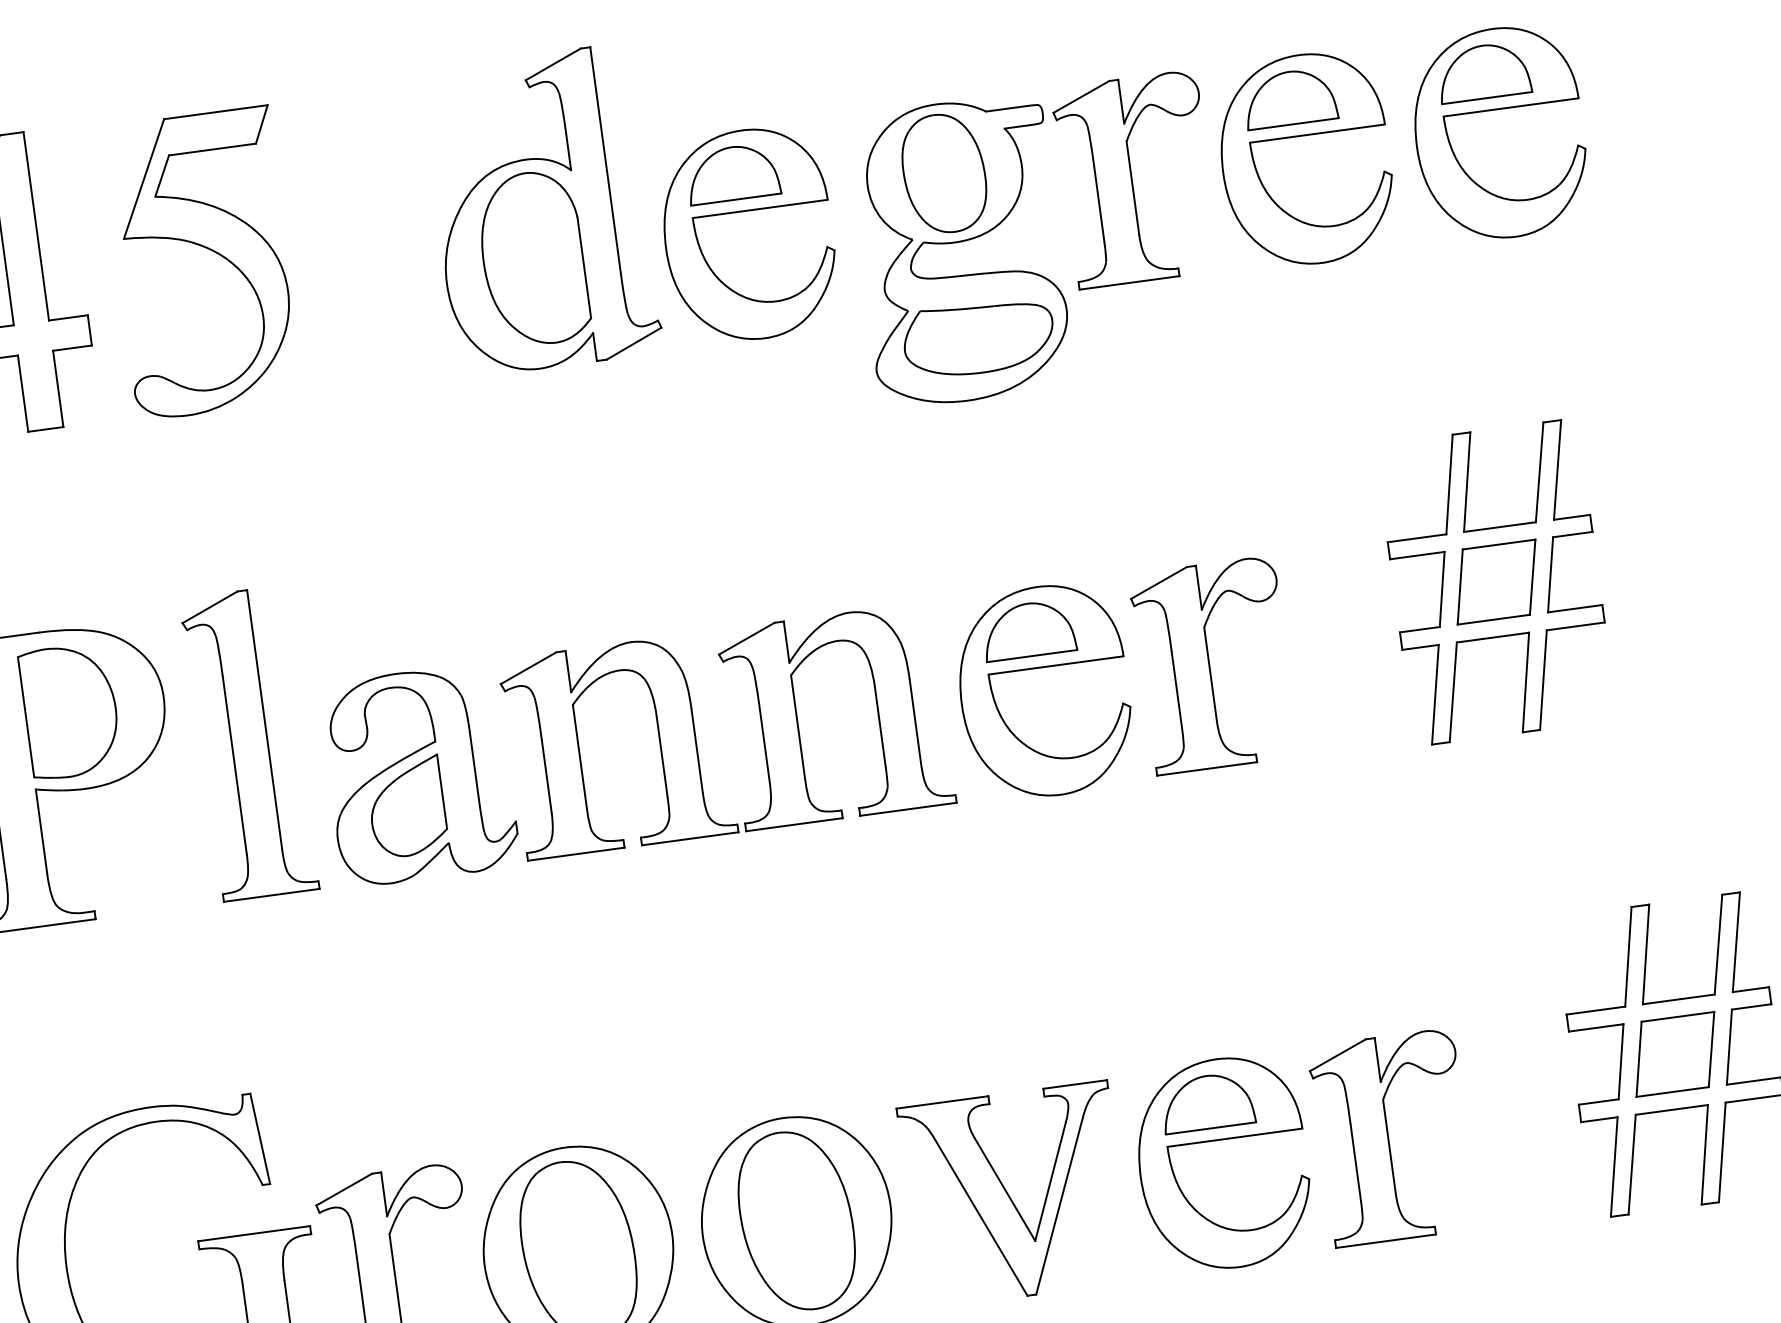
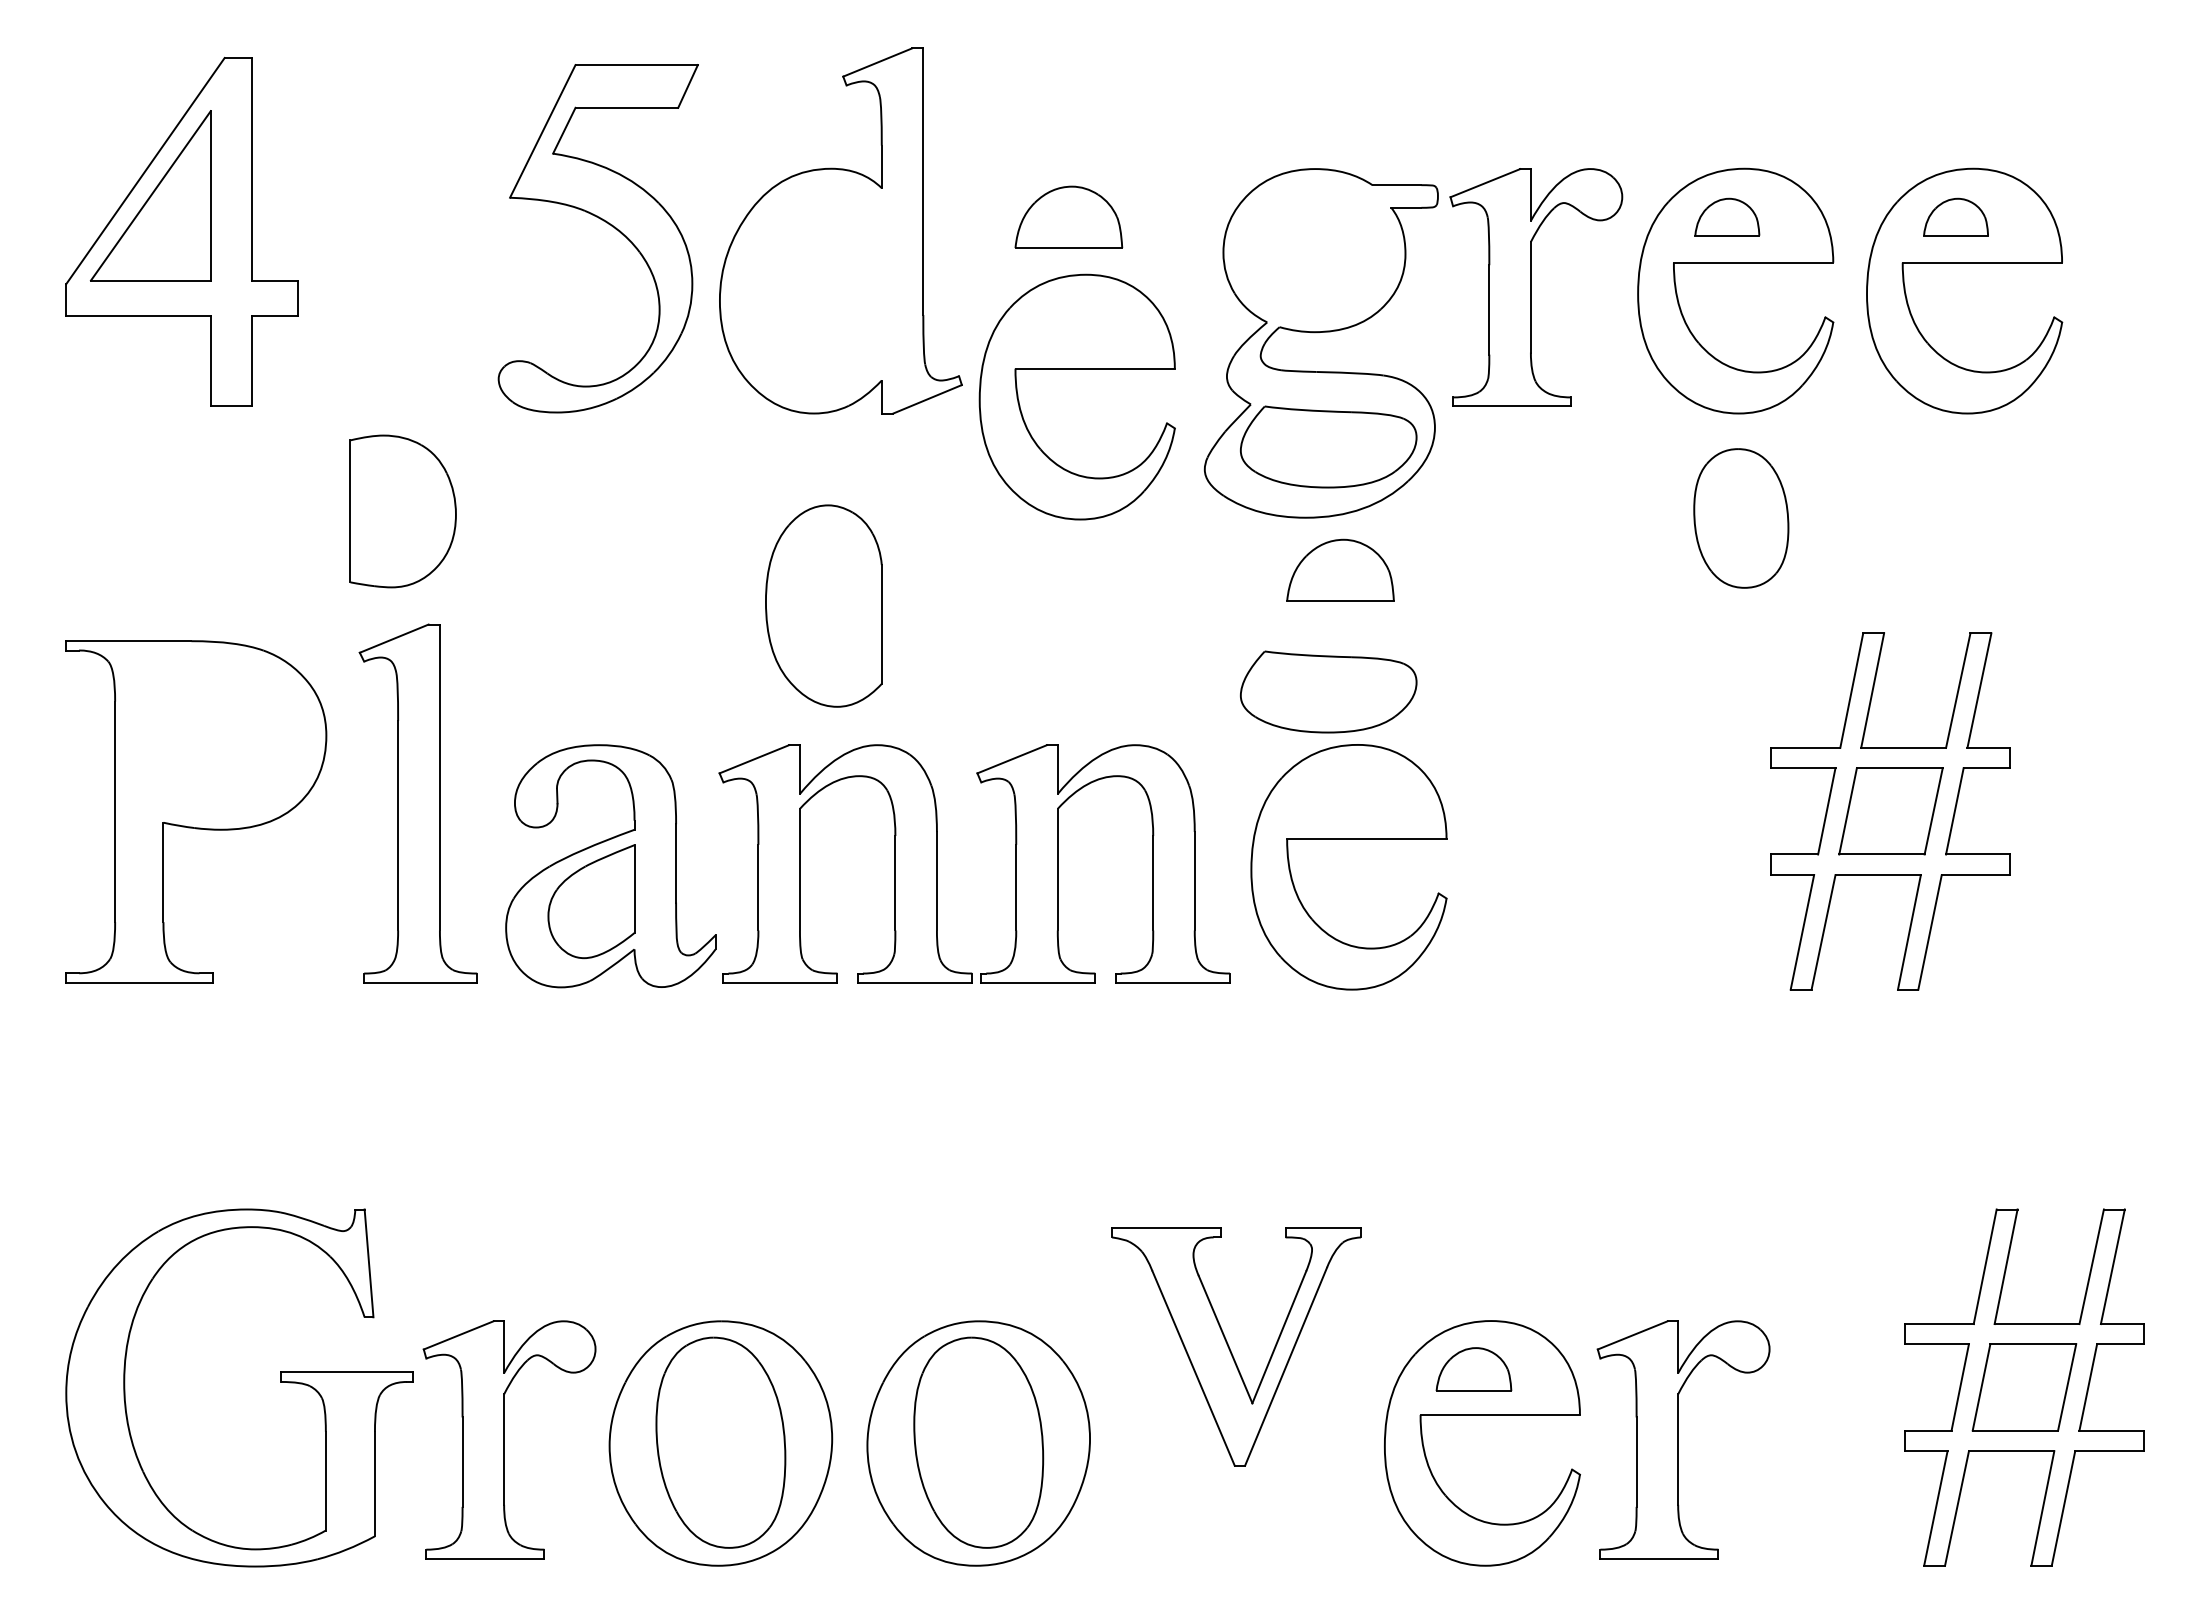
part: (1483, 71) -> (1955, 216), size x0.6
part: (1290, 97) -> (1727, 216), size x0.6
part: (944, 173) -> (1741, 518), moved
part: (744, 211) -> (1076, 369), moved
part: (208, 249) -> (606, 223), moved
part: (532, 258) -> (823, 605), moved
part: (1006, 545) -> (1328, 691), added
part: (1028, 629) -> (1340, 569), moved
part: (1213, 665) -> (1549, 863), removed
part: (70, 711) -> (402, 511), moved
part: (1207, 1102) -> (1473, 1369), size x0.7
part: (1010, 1196) -> (1230, 1348), moved

